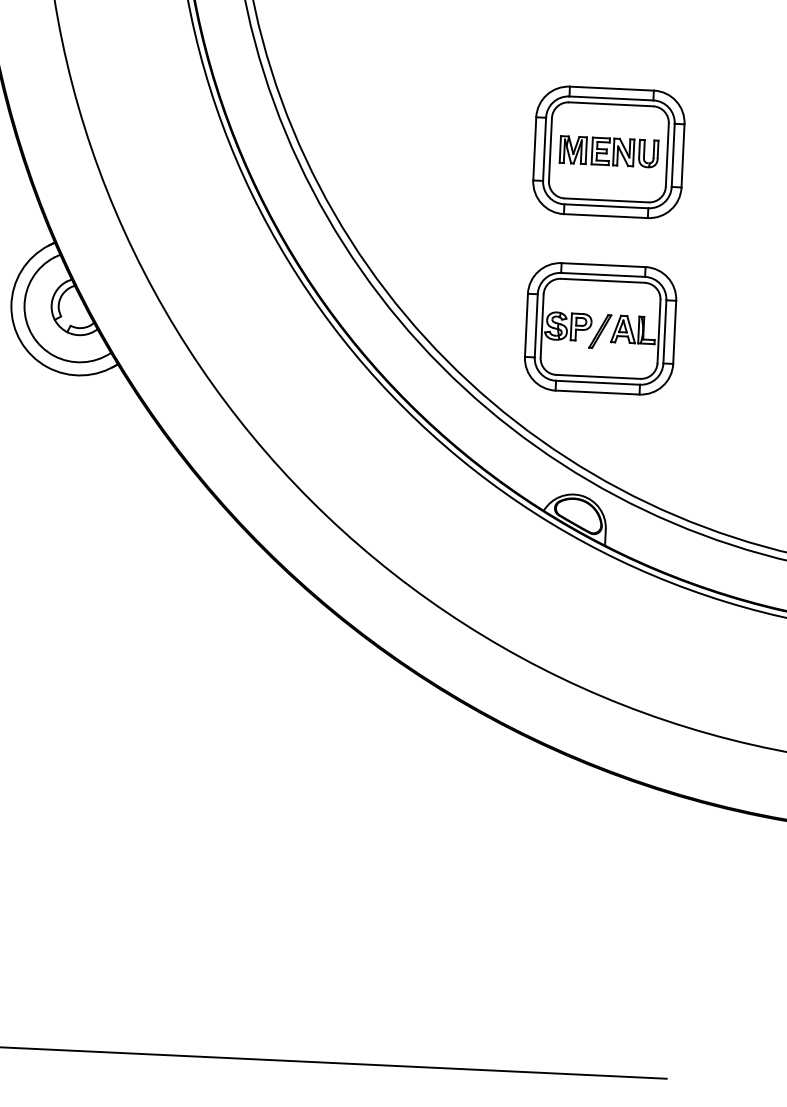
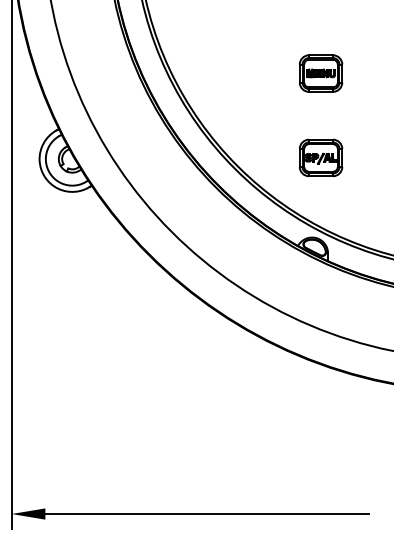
part: (607, 152) -> (320, 73), size x0.6
part: (599, 327) -> (320, 157), size x0.6

